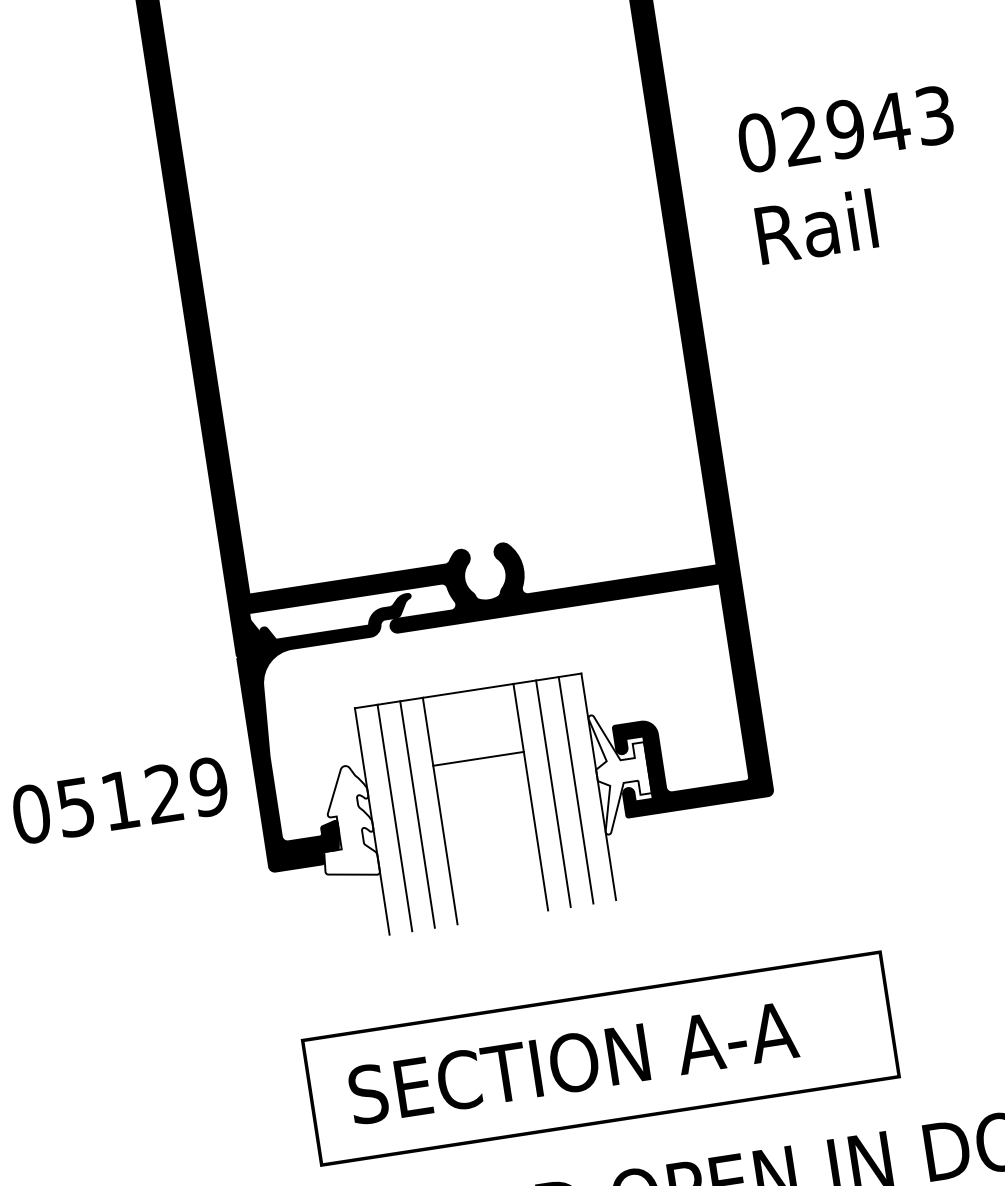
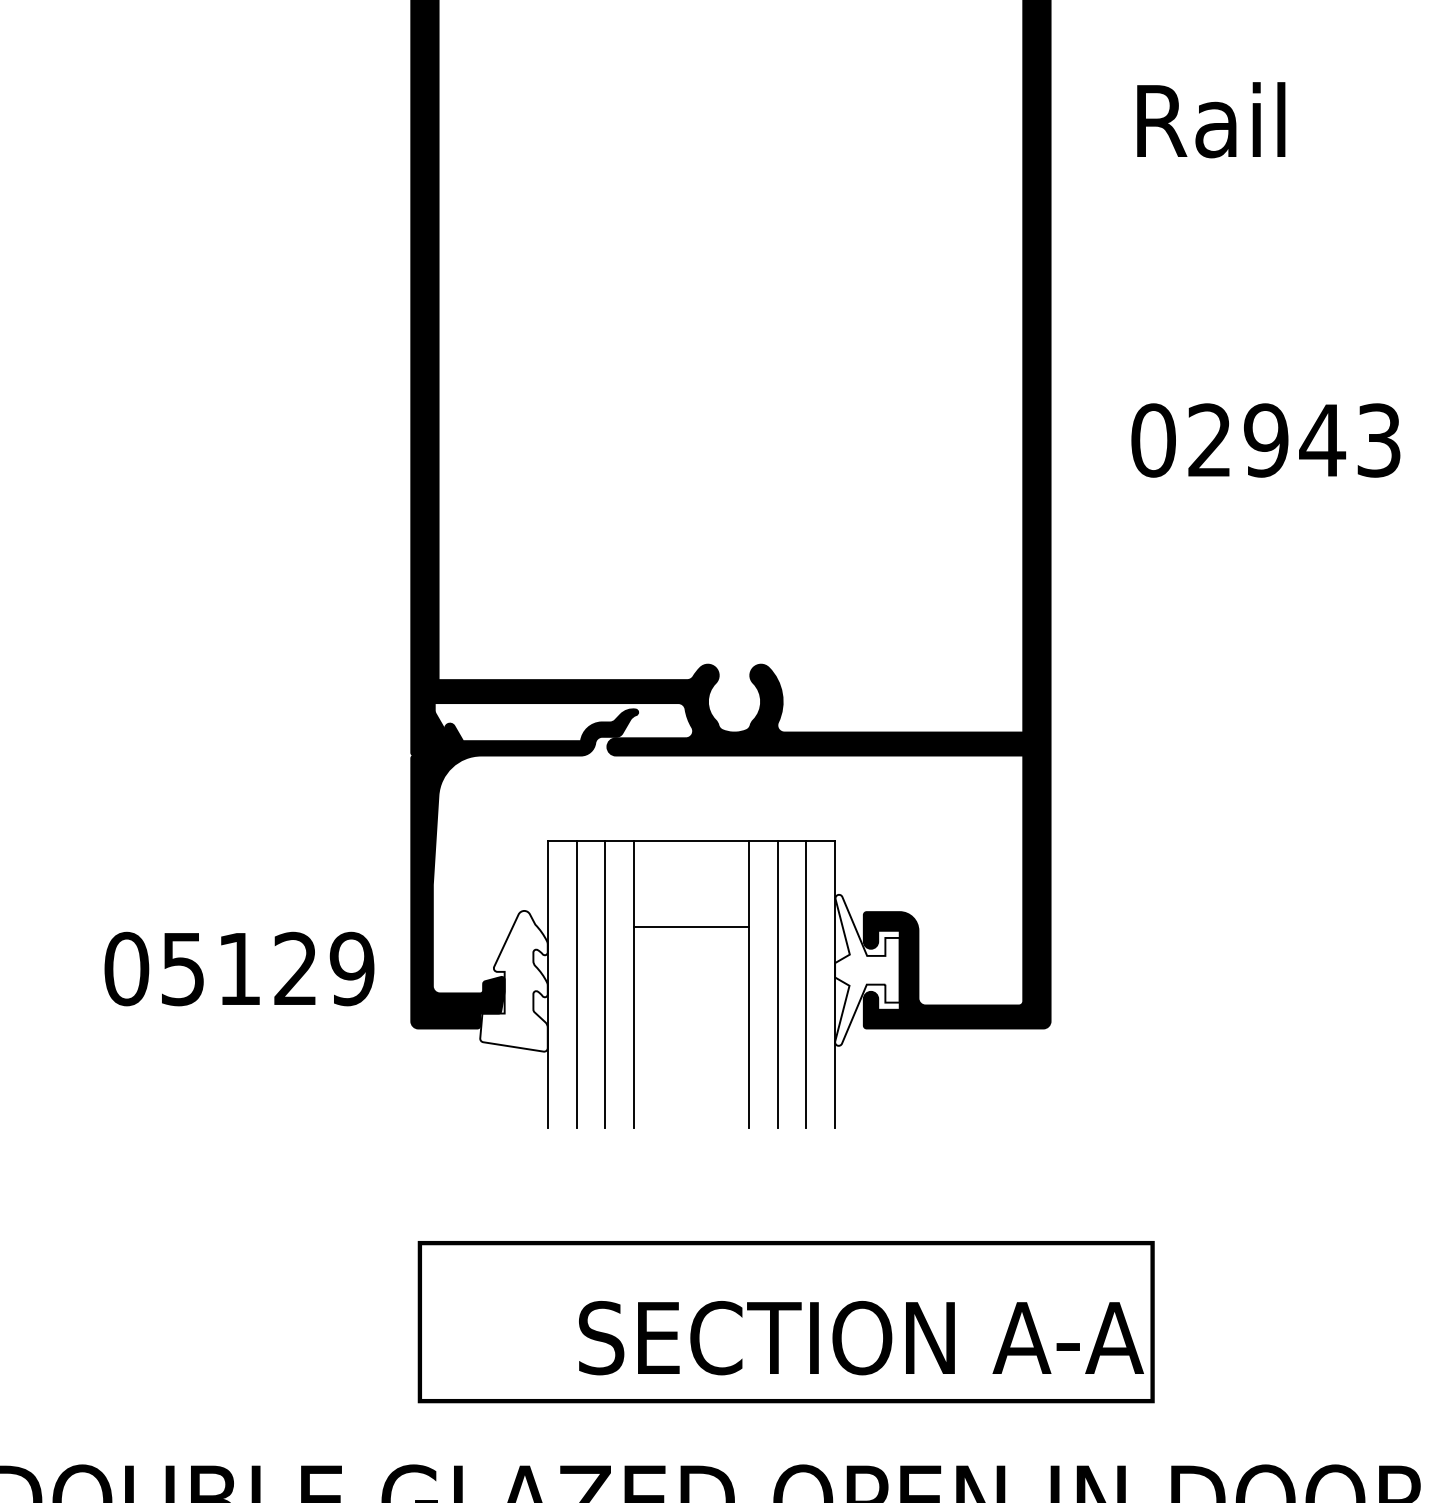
text: (845, 129) -> (1265, 440), moved
text: (816, 227) -> (1211, 120), moved
text: (120, 800) -> (239, 968), moved
text: (573, 1063) -> (861, 1338), moved

